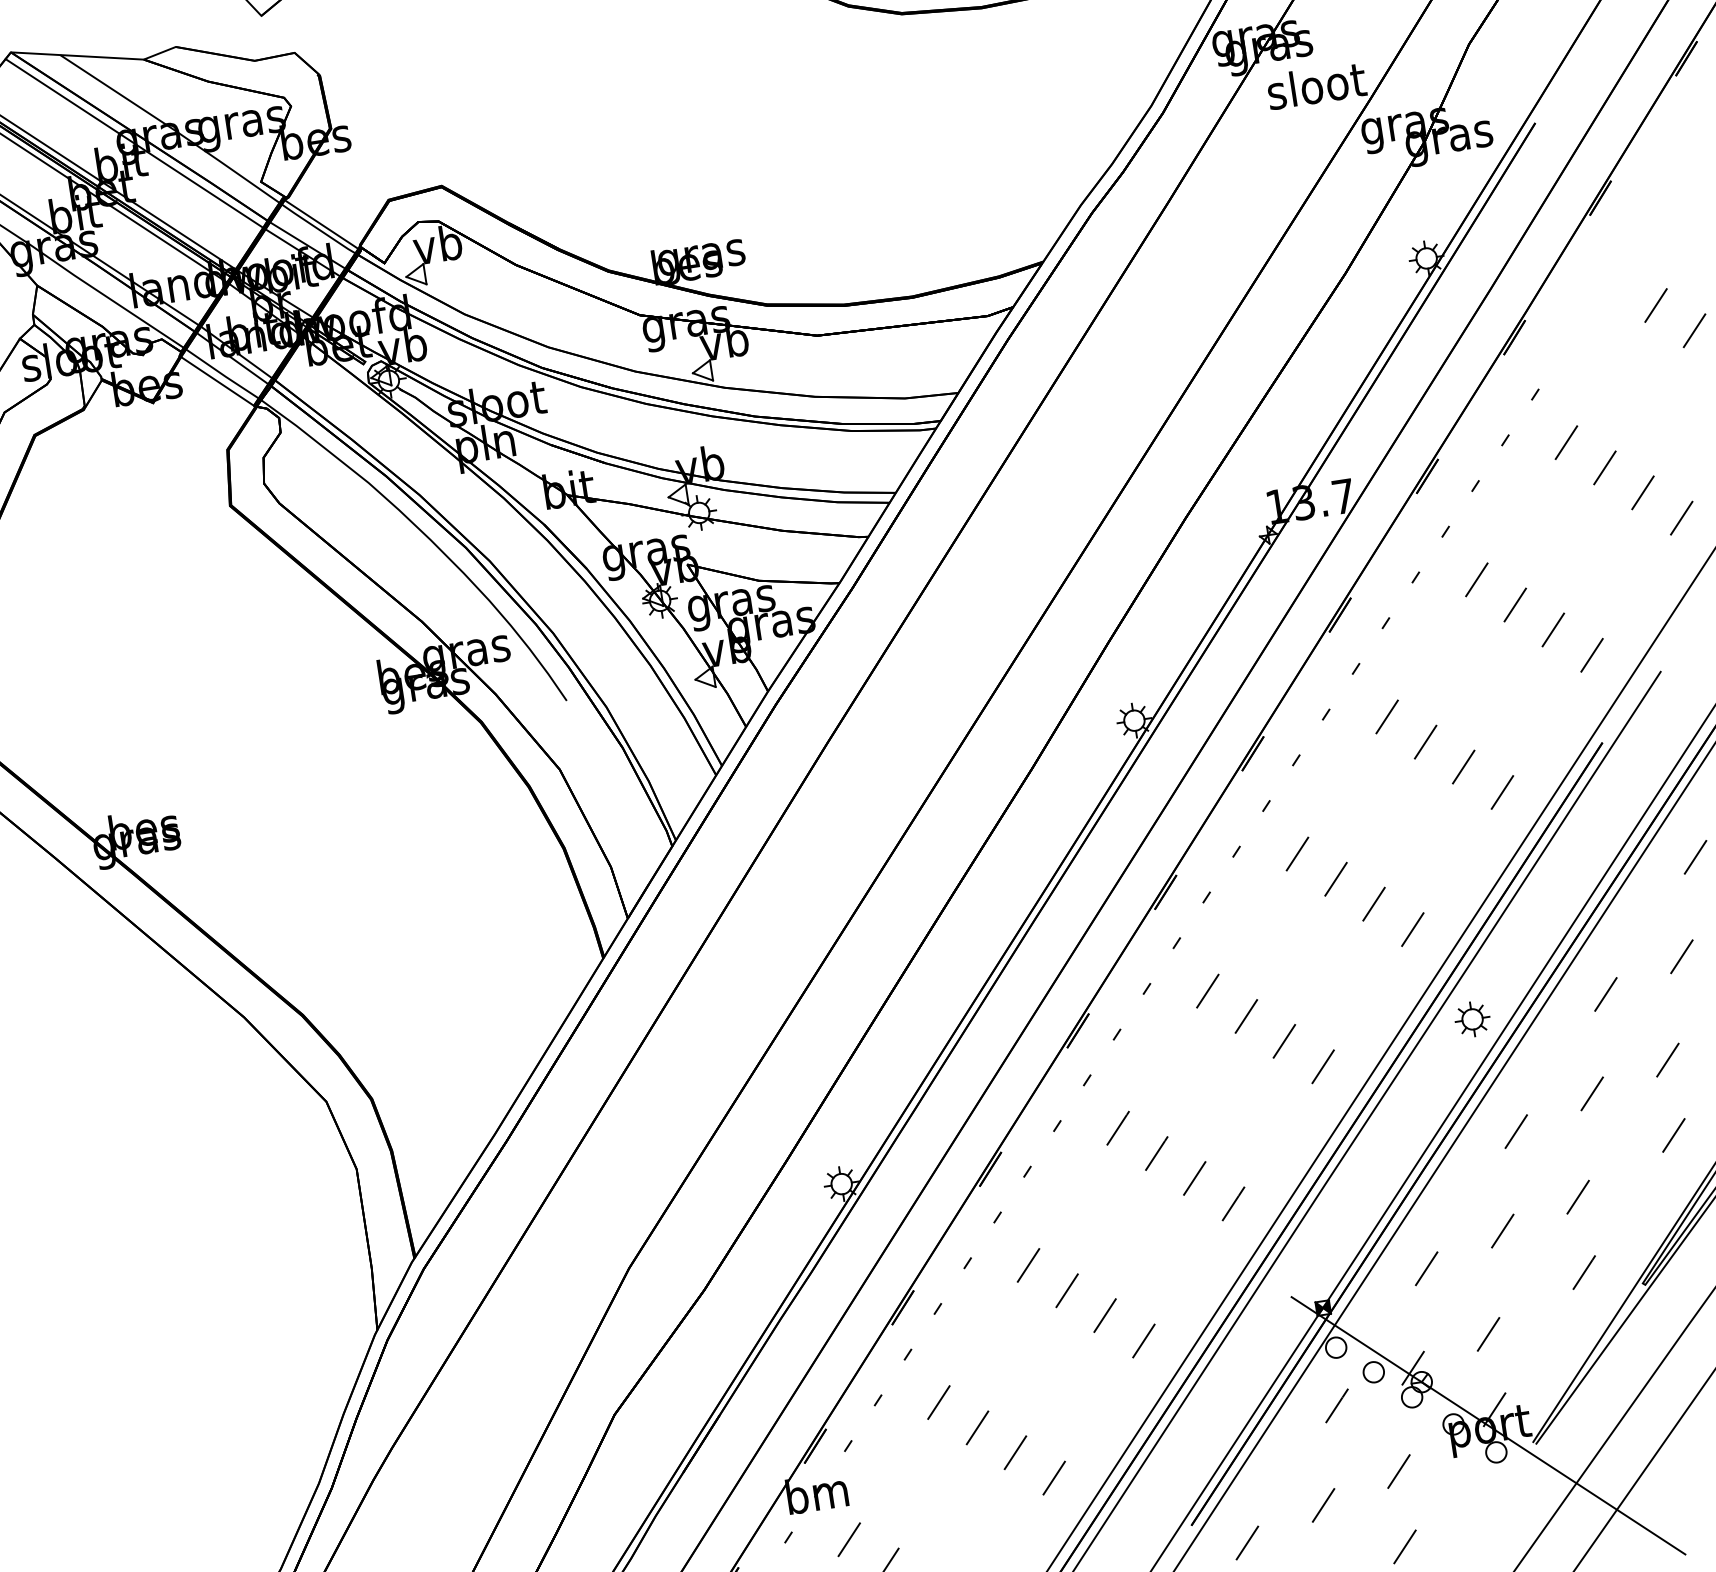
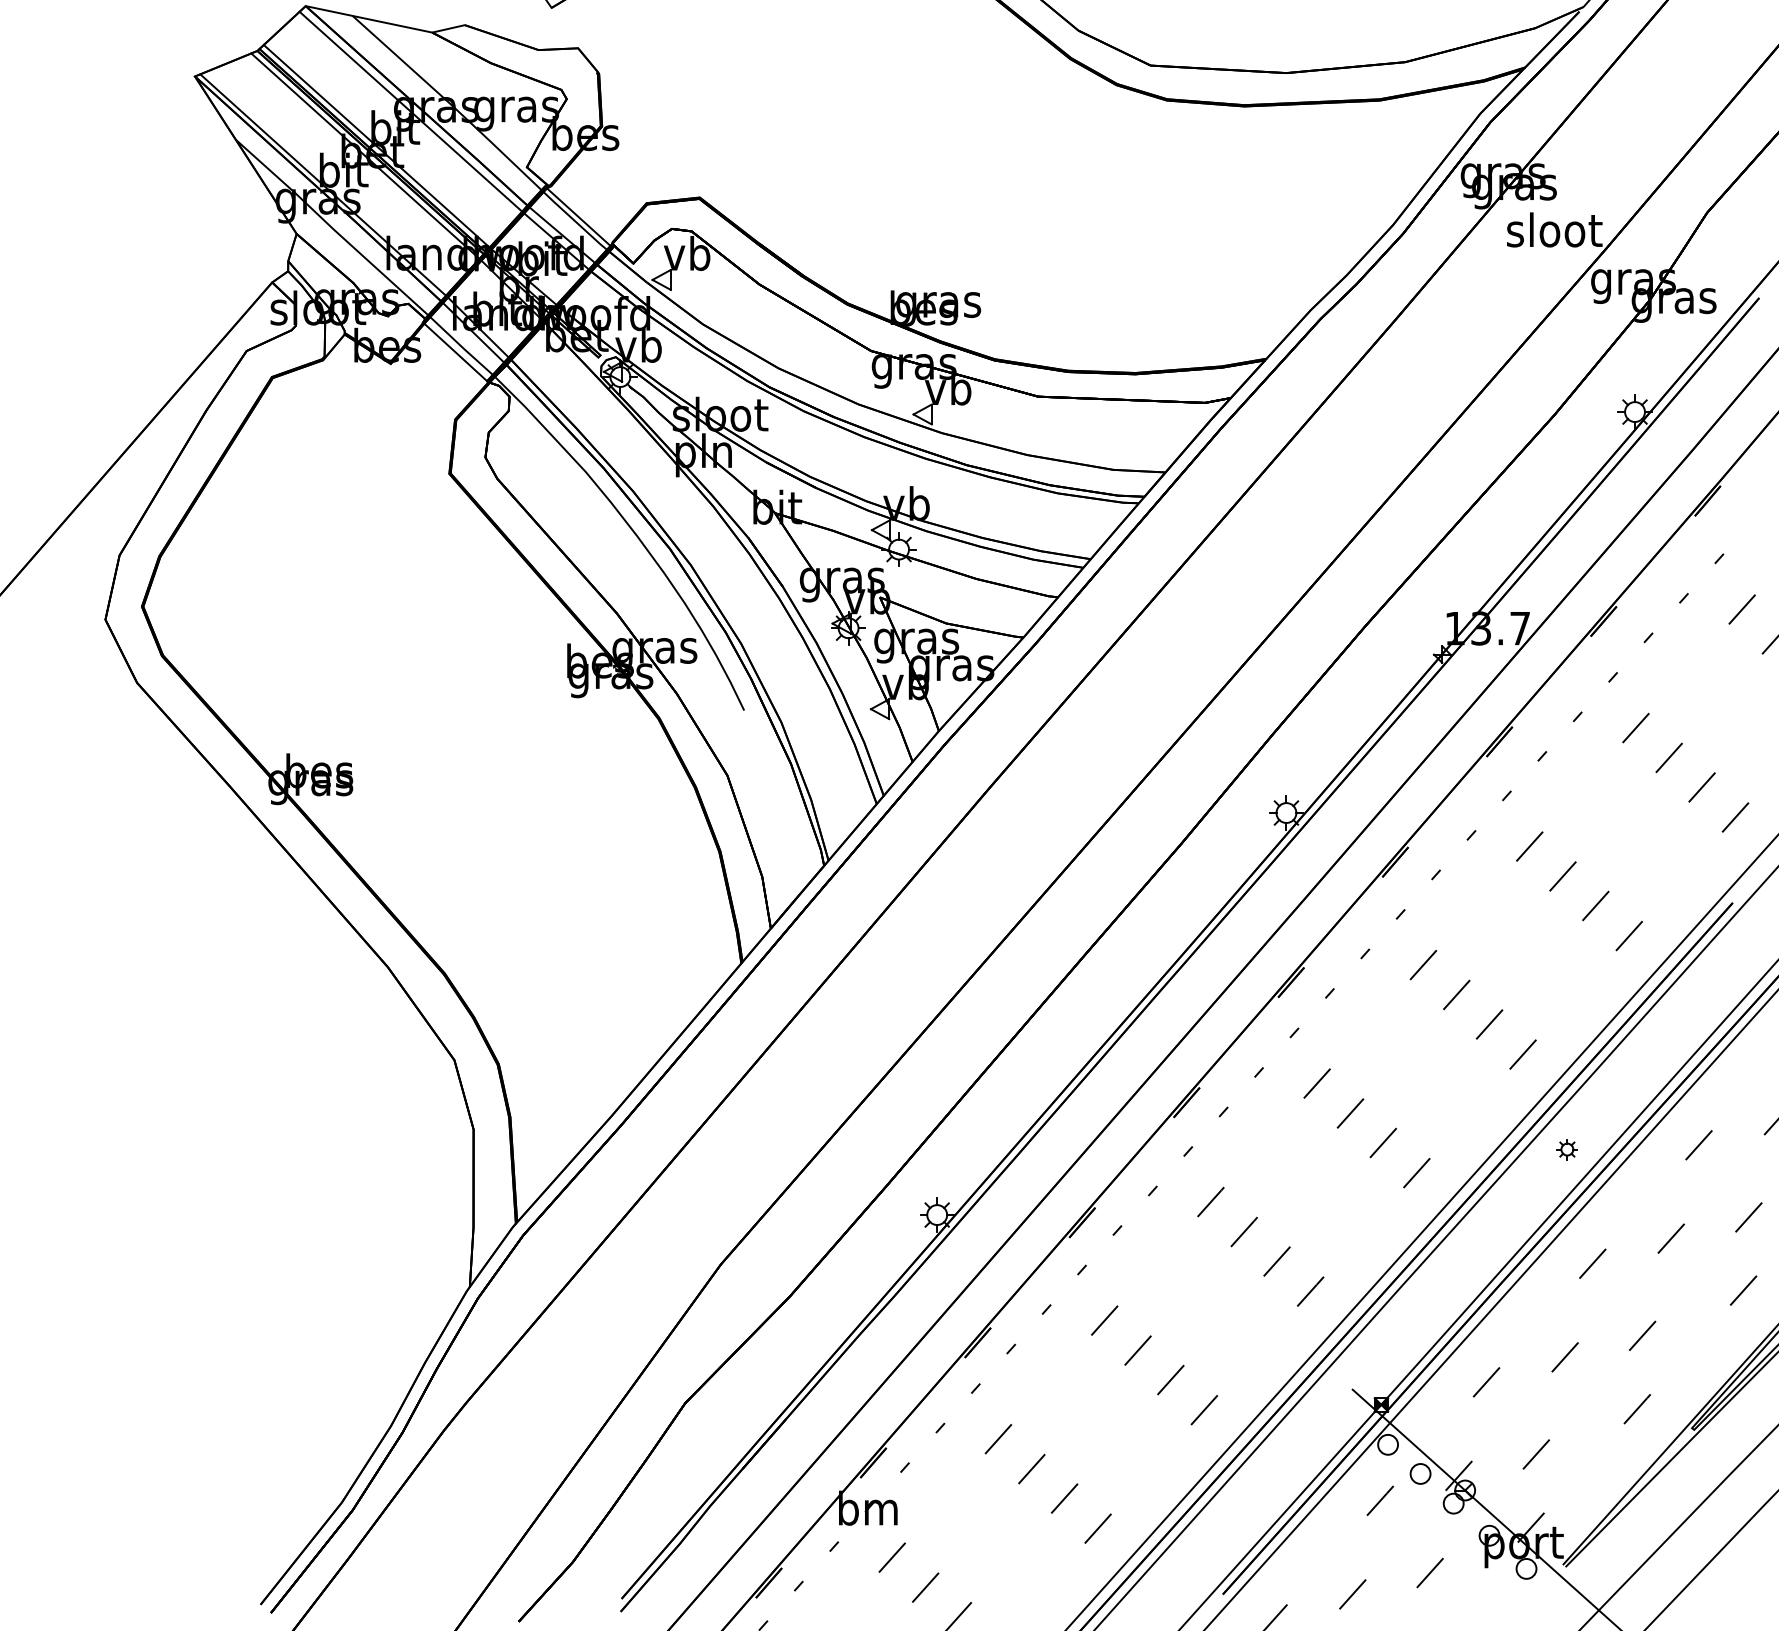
part: (1472, 1019) -> (1567, 1149), size x0.6

